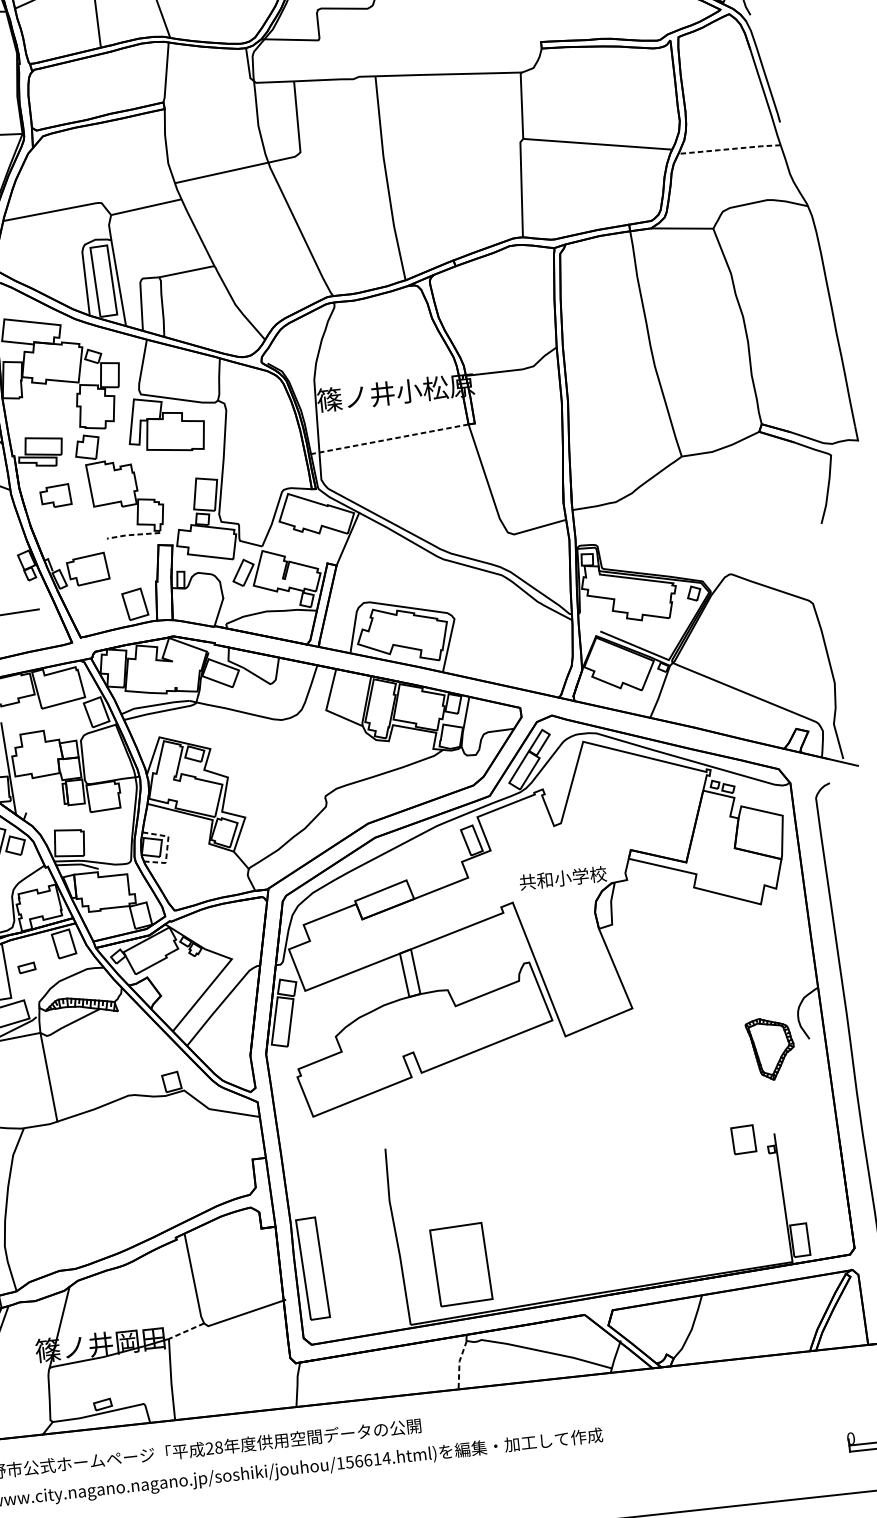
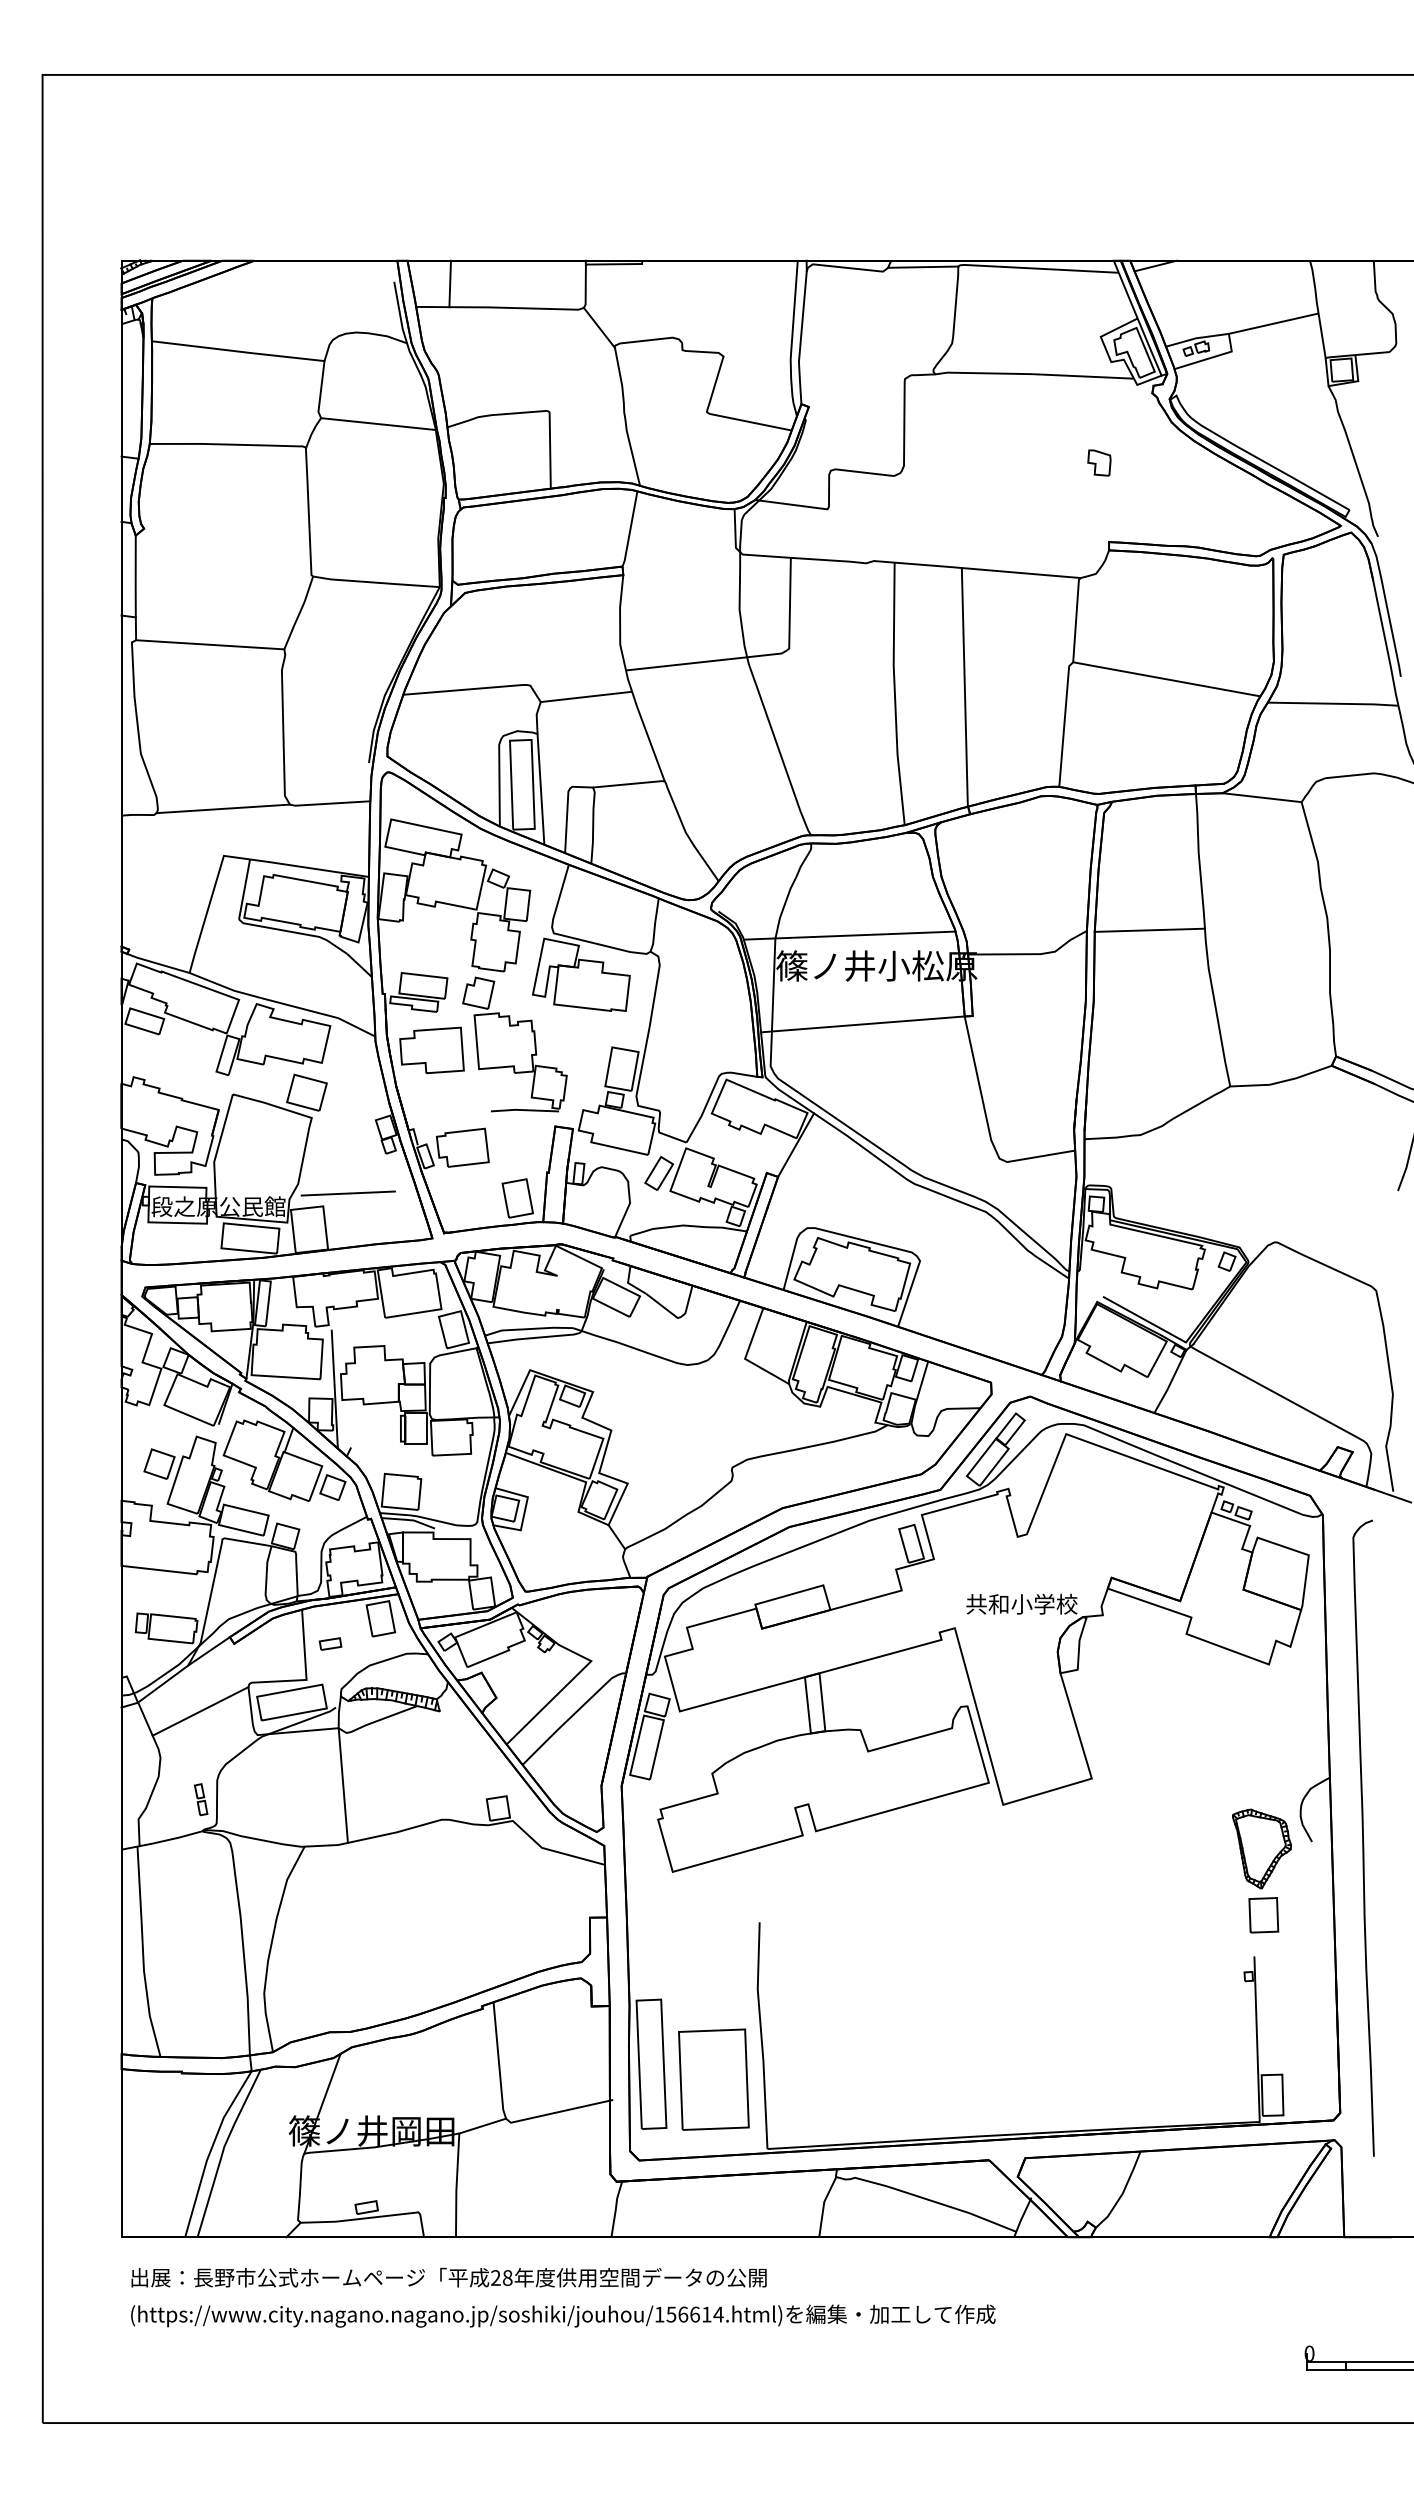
line: (729, 149) -> (1332, 703), dashed -> solid
line: (440, 167) -> (964, 687), added
line: (605, 340) -> (1149, 929), added
line: (371, 371) -> (849, 935), added
line: (389, 439) -> (862, 1024), dashed -> solid
part: (55, 496) -> (431, 1050), size x1.67
line: (133, 535) -> (524, 1110), dashed -> solid
line: (167, 847) -> (525, 1510), dashed -> solid
part: (743, 1139) -> (1263, 1915), moved
part: (461, 1264) -> (713, 2079), moved
line: (186, 1331) -> (482, 2126), dashed -> solid
line: (459, 1364) -> (823, 2205), dashed -> solid

